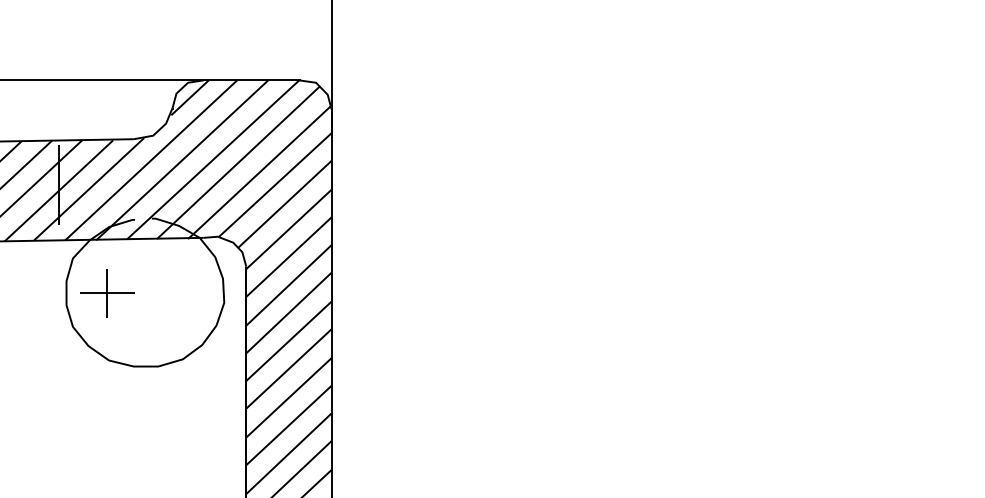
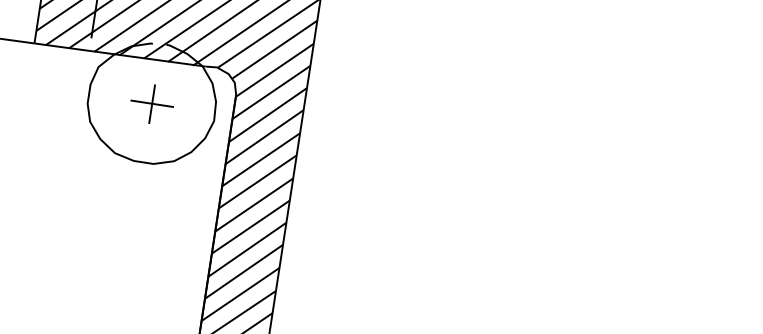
part: (107, 293) -> (152, 103), moved

